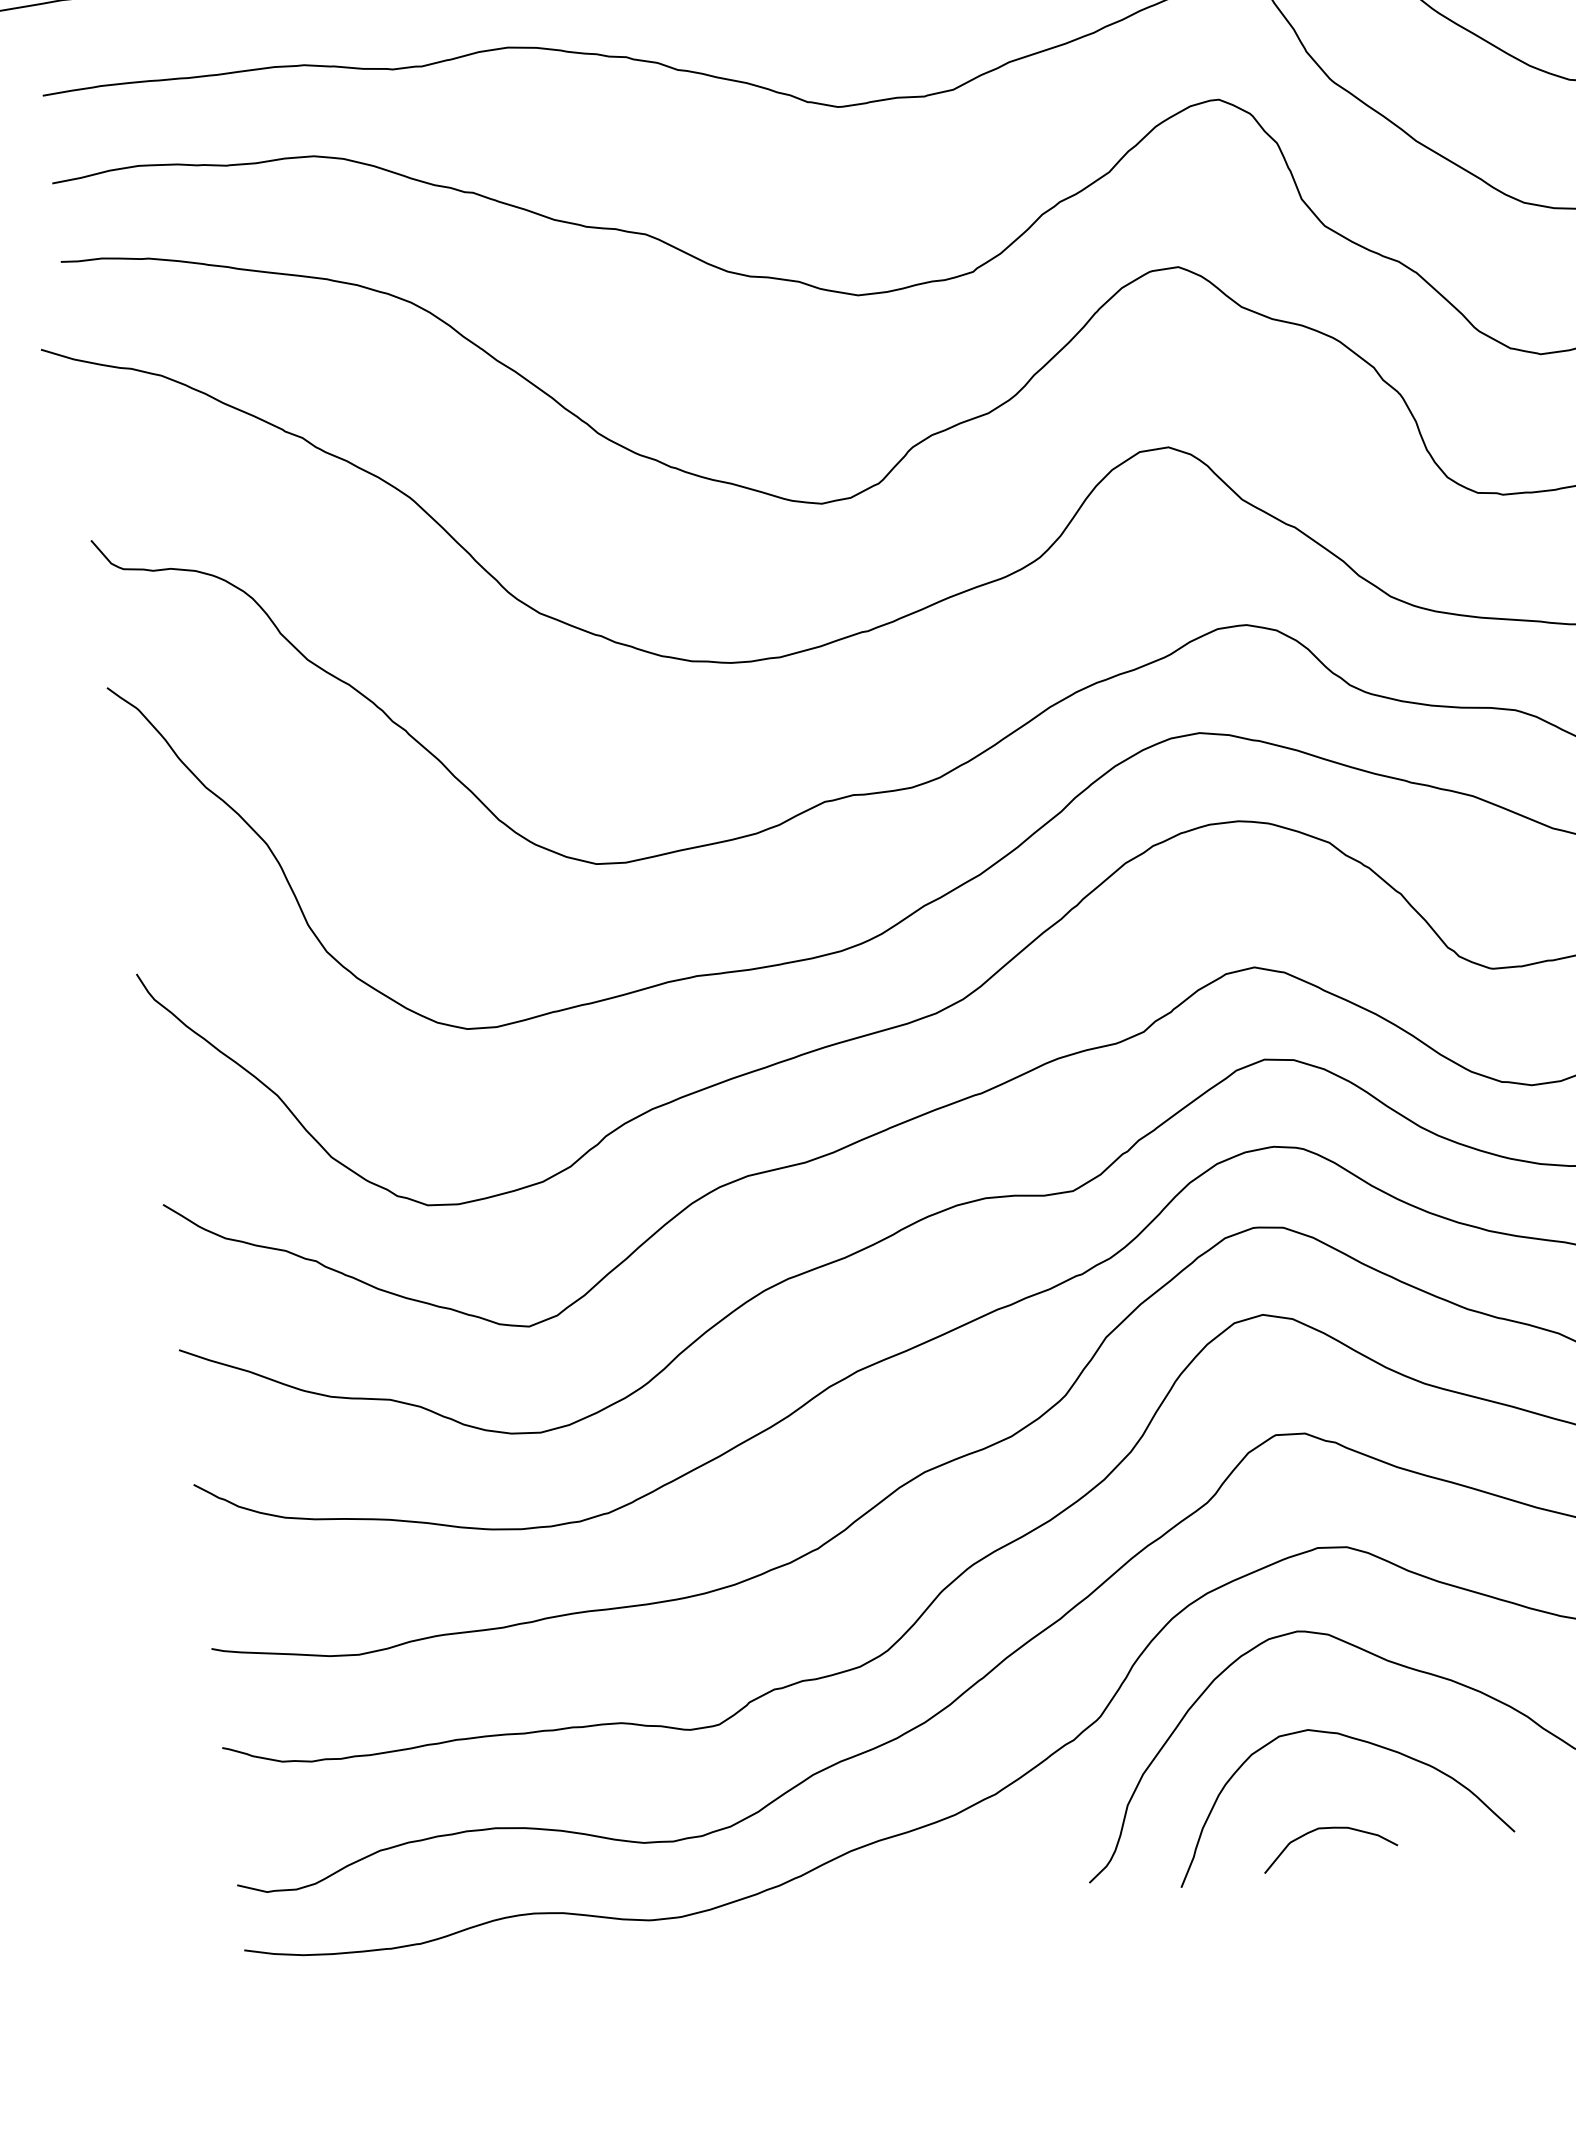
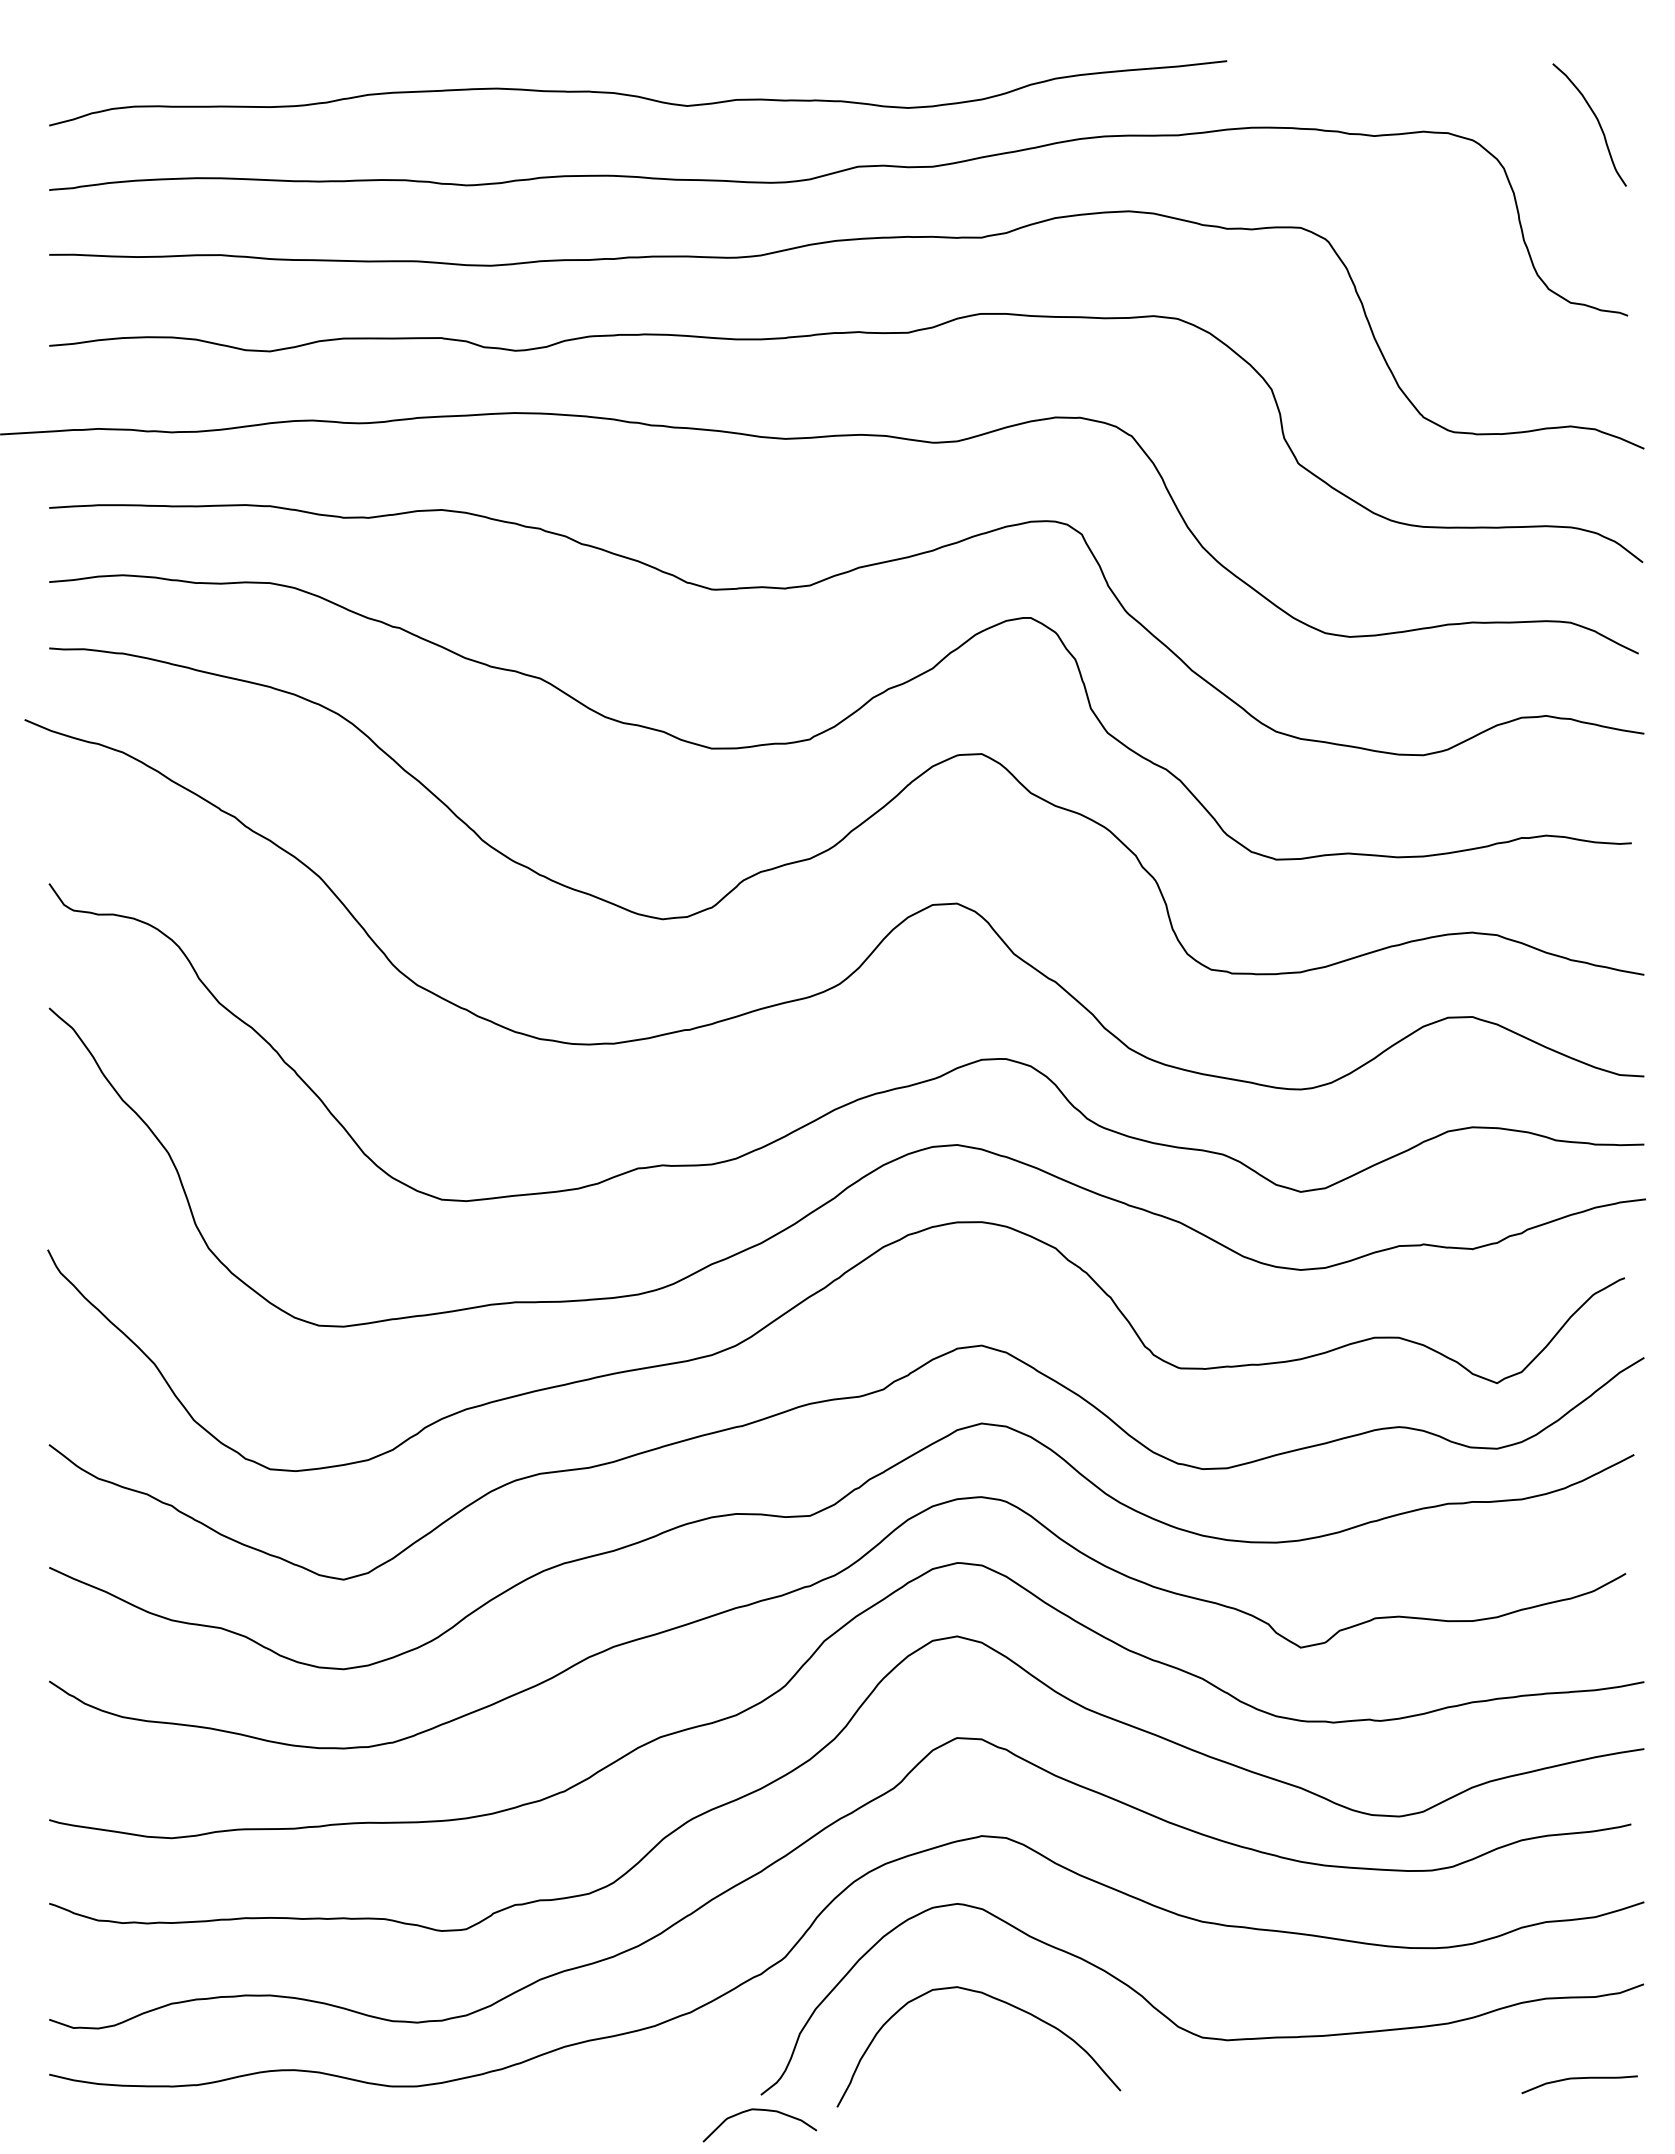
curve: (1327, 1828) -> (759, 2110), moved

